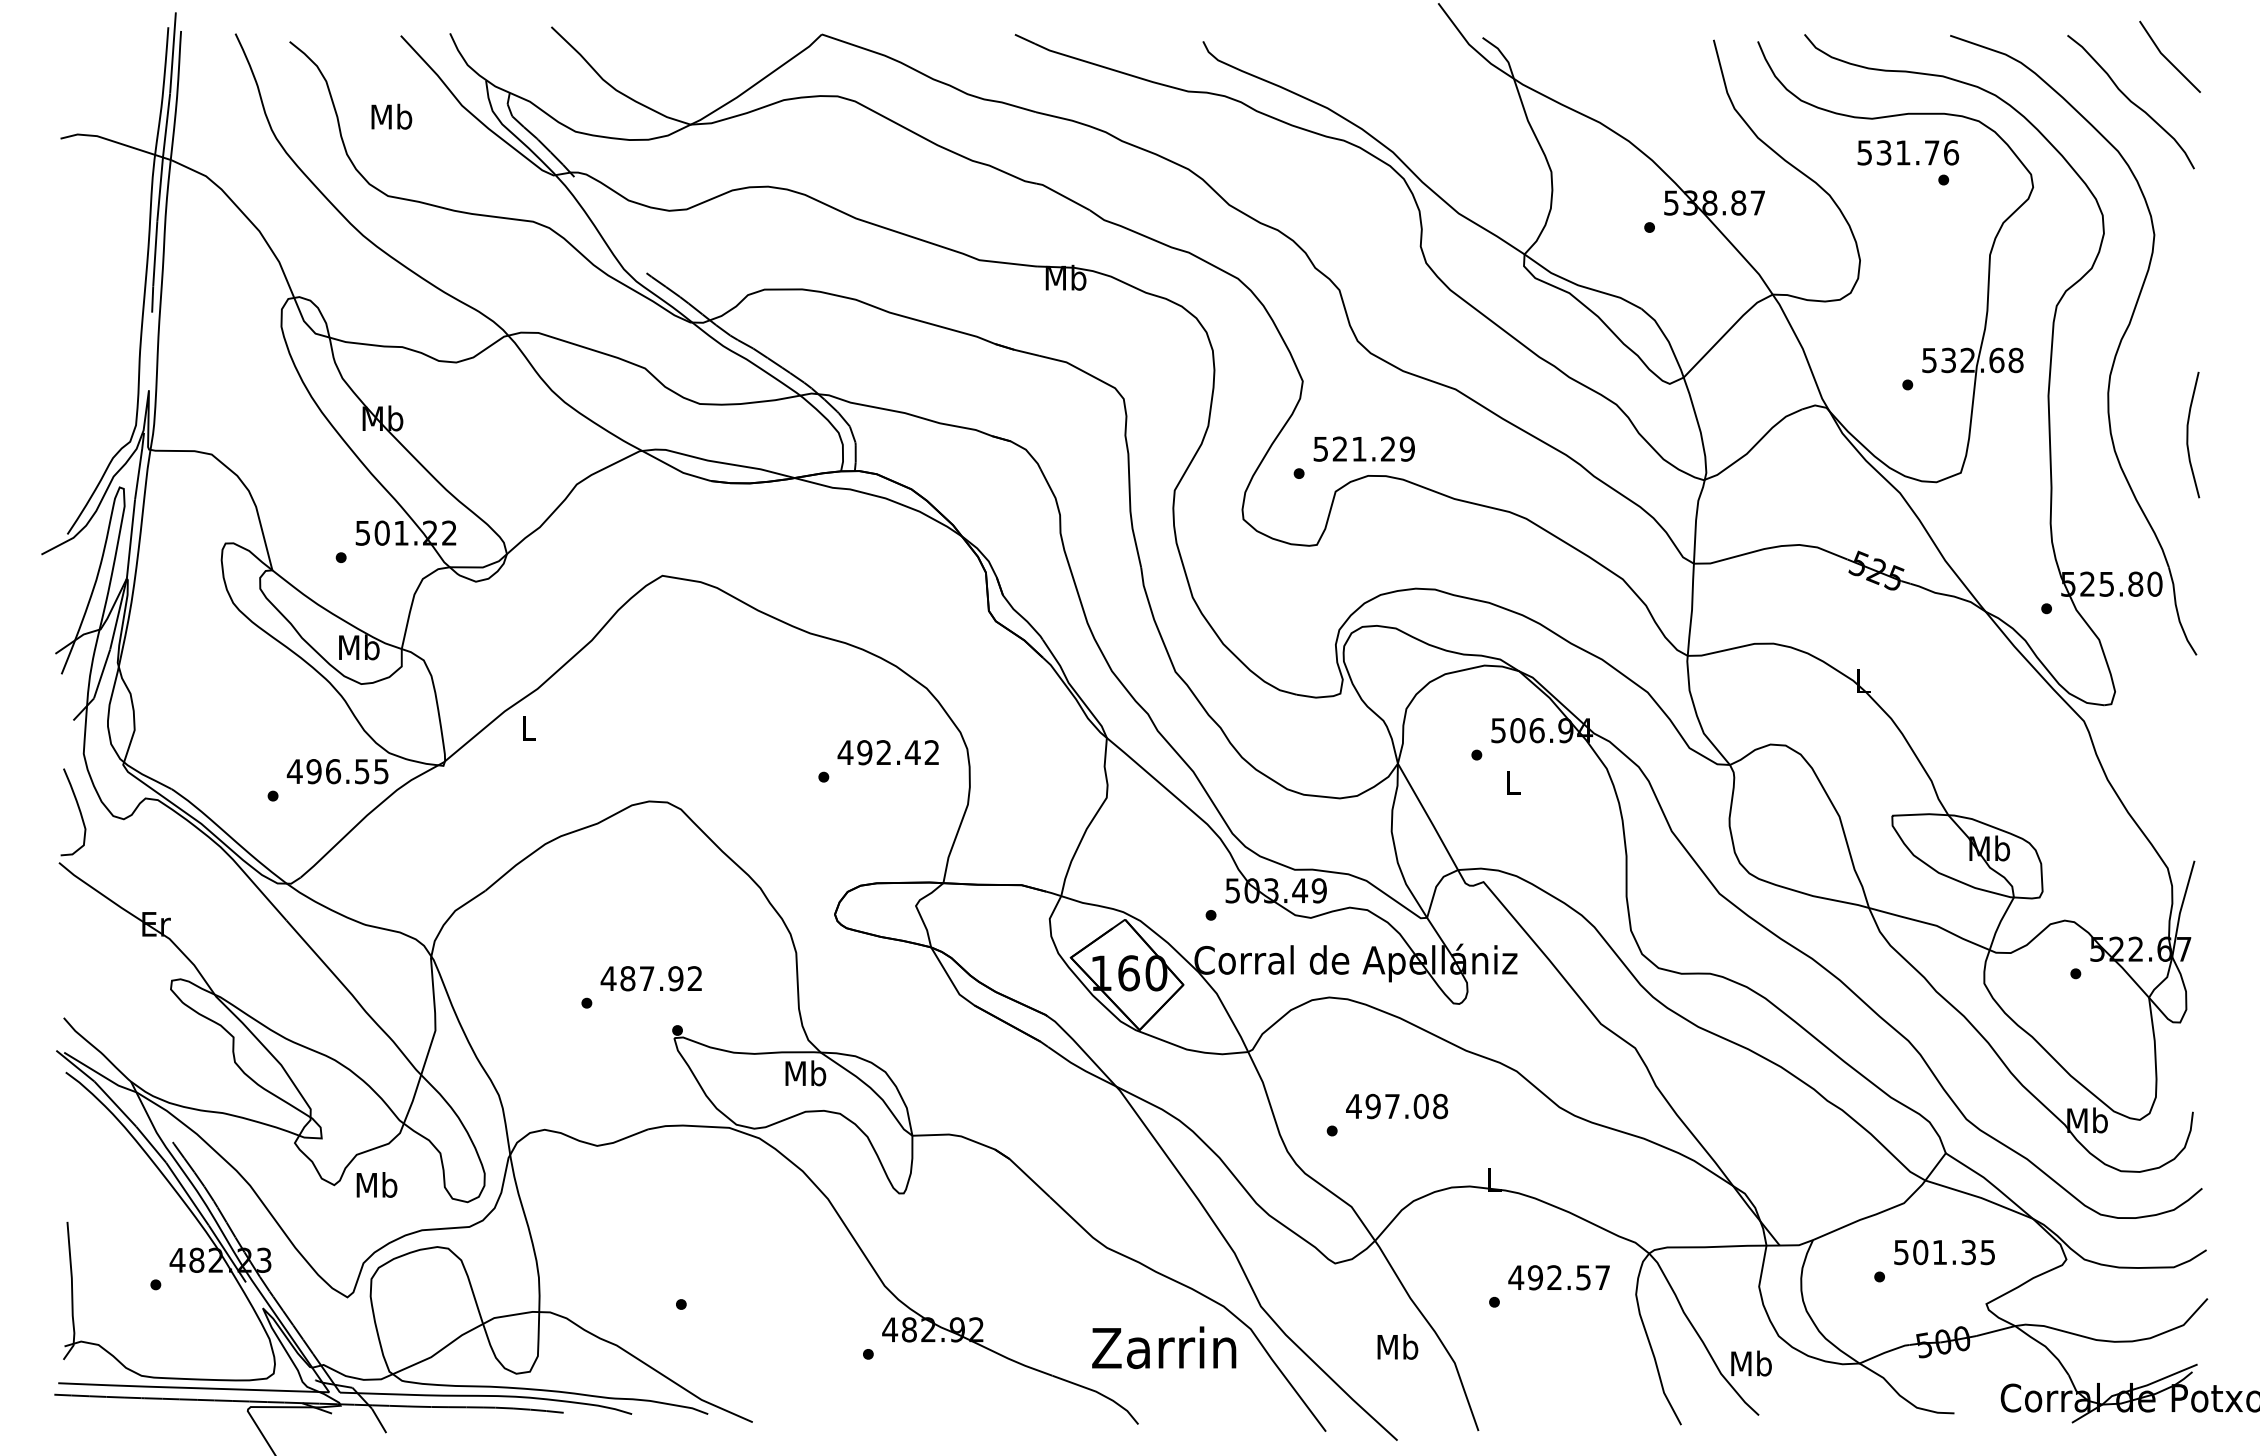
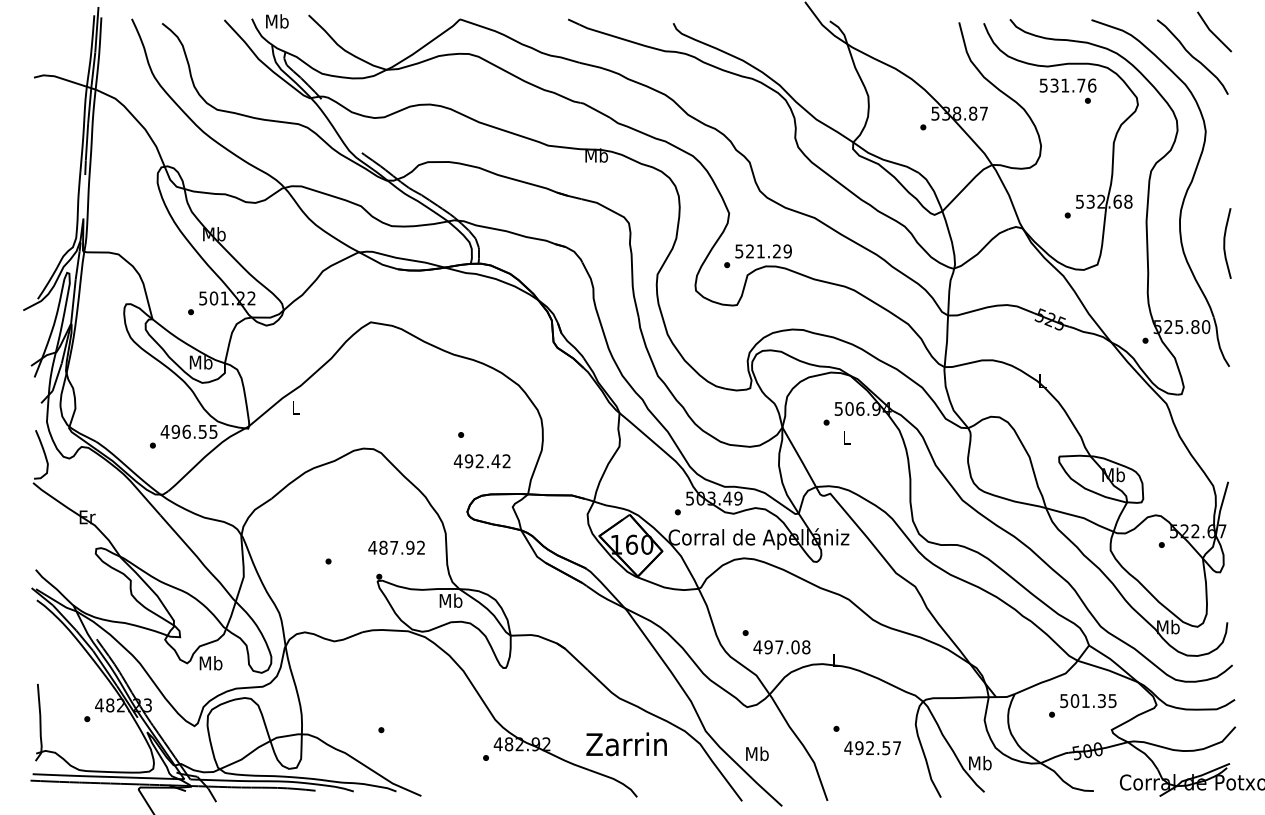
text: (392, 116) -> (277, 21), moved
text: (886, 753) -> (481, 461), moved
text: (651, 978) -> (396, 547), moved
text: (1396, 1106) -> (781, 647), moved
text: (1558, 1278) -> (872, 748), moved
text: (1398, 1346) -> (757, 753), moved
text: (1163, 1348) -> (626, 744), moved

